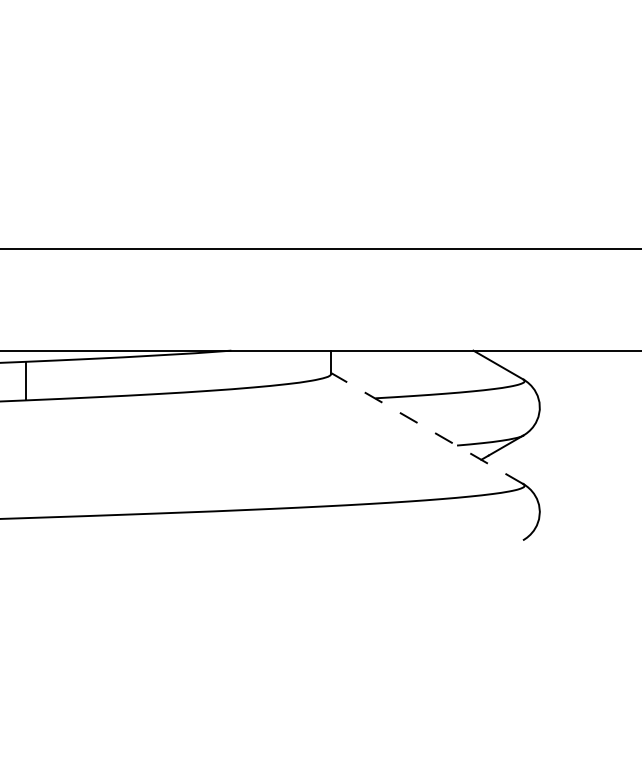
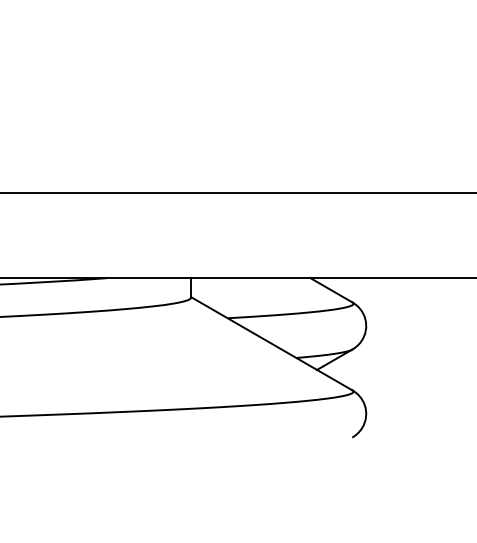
line: (427, 428) -> (271, 343), dashed -> solid

